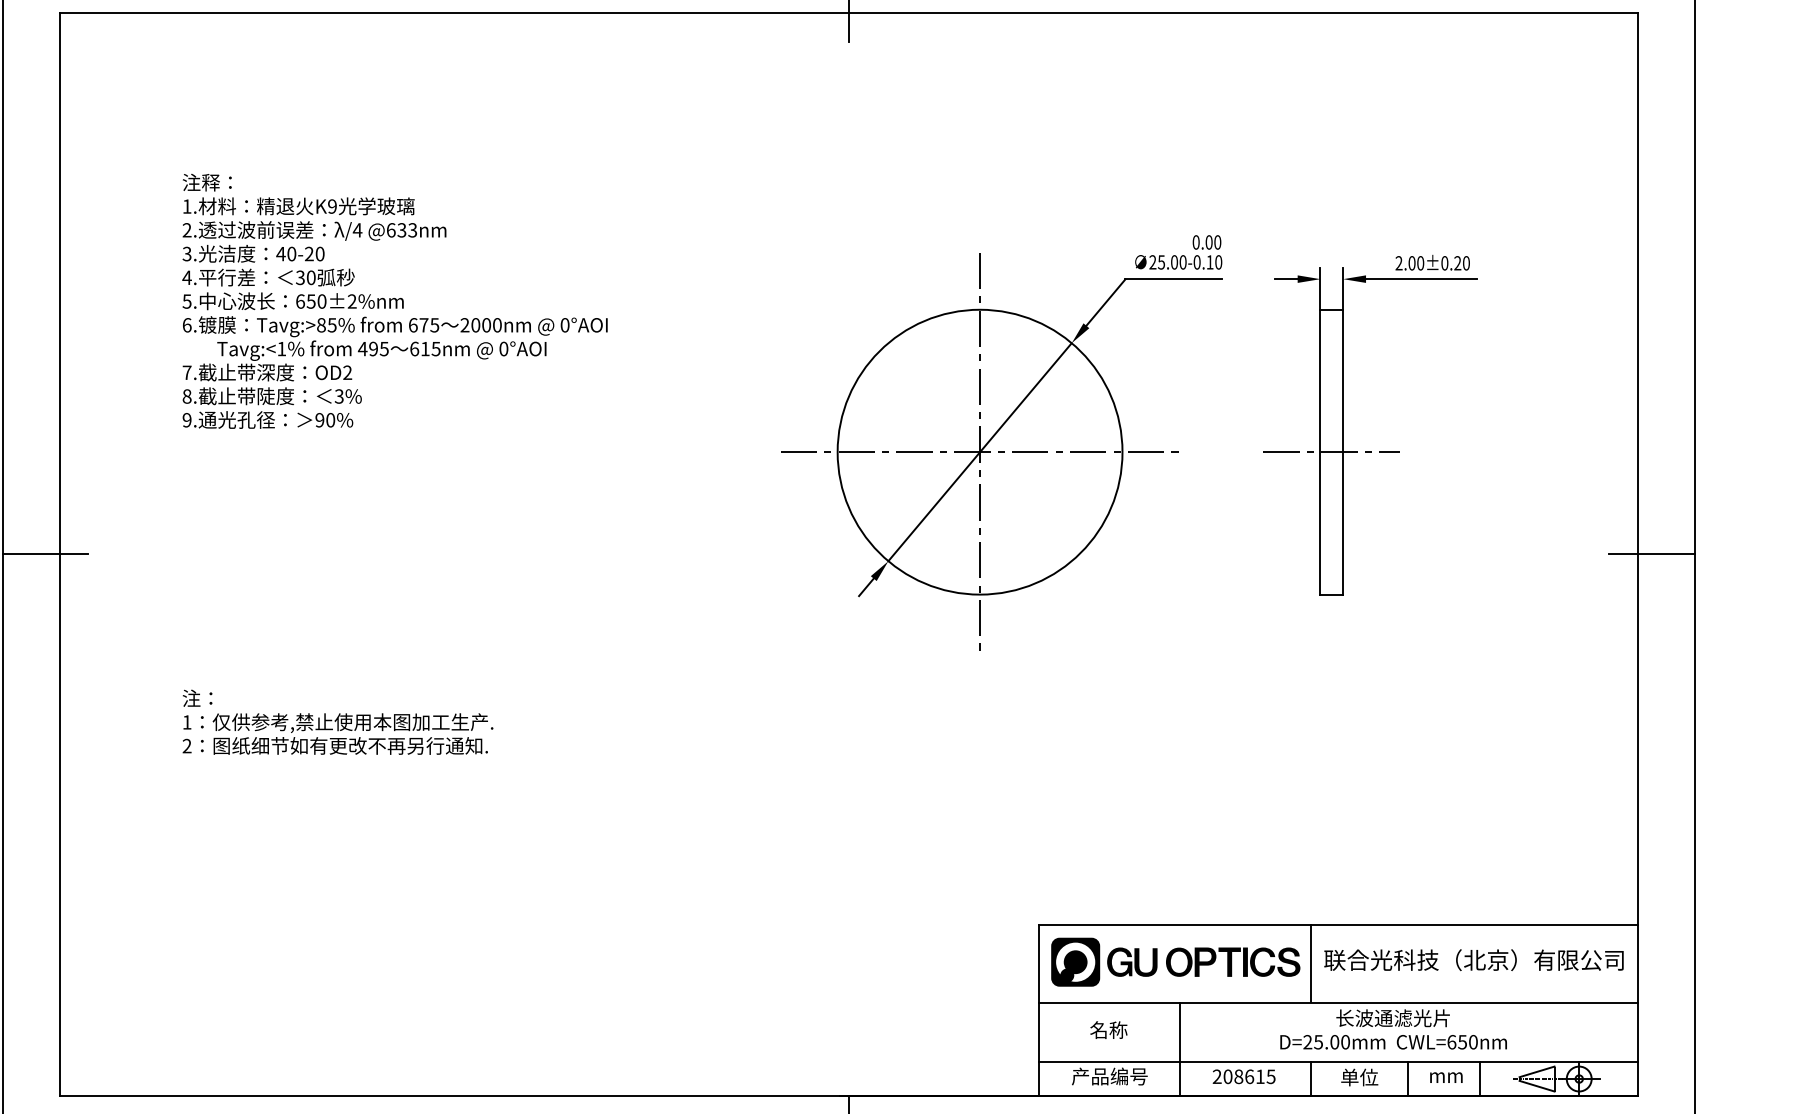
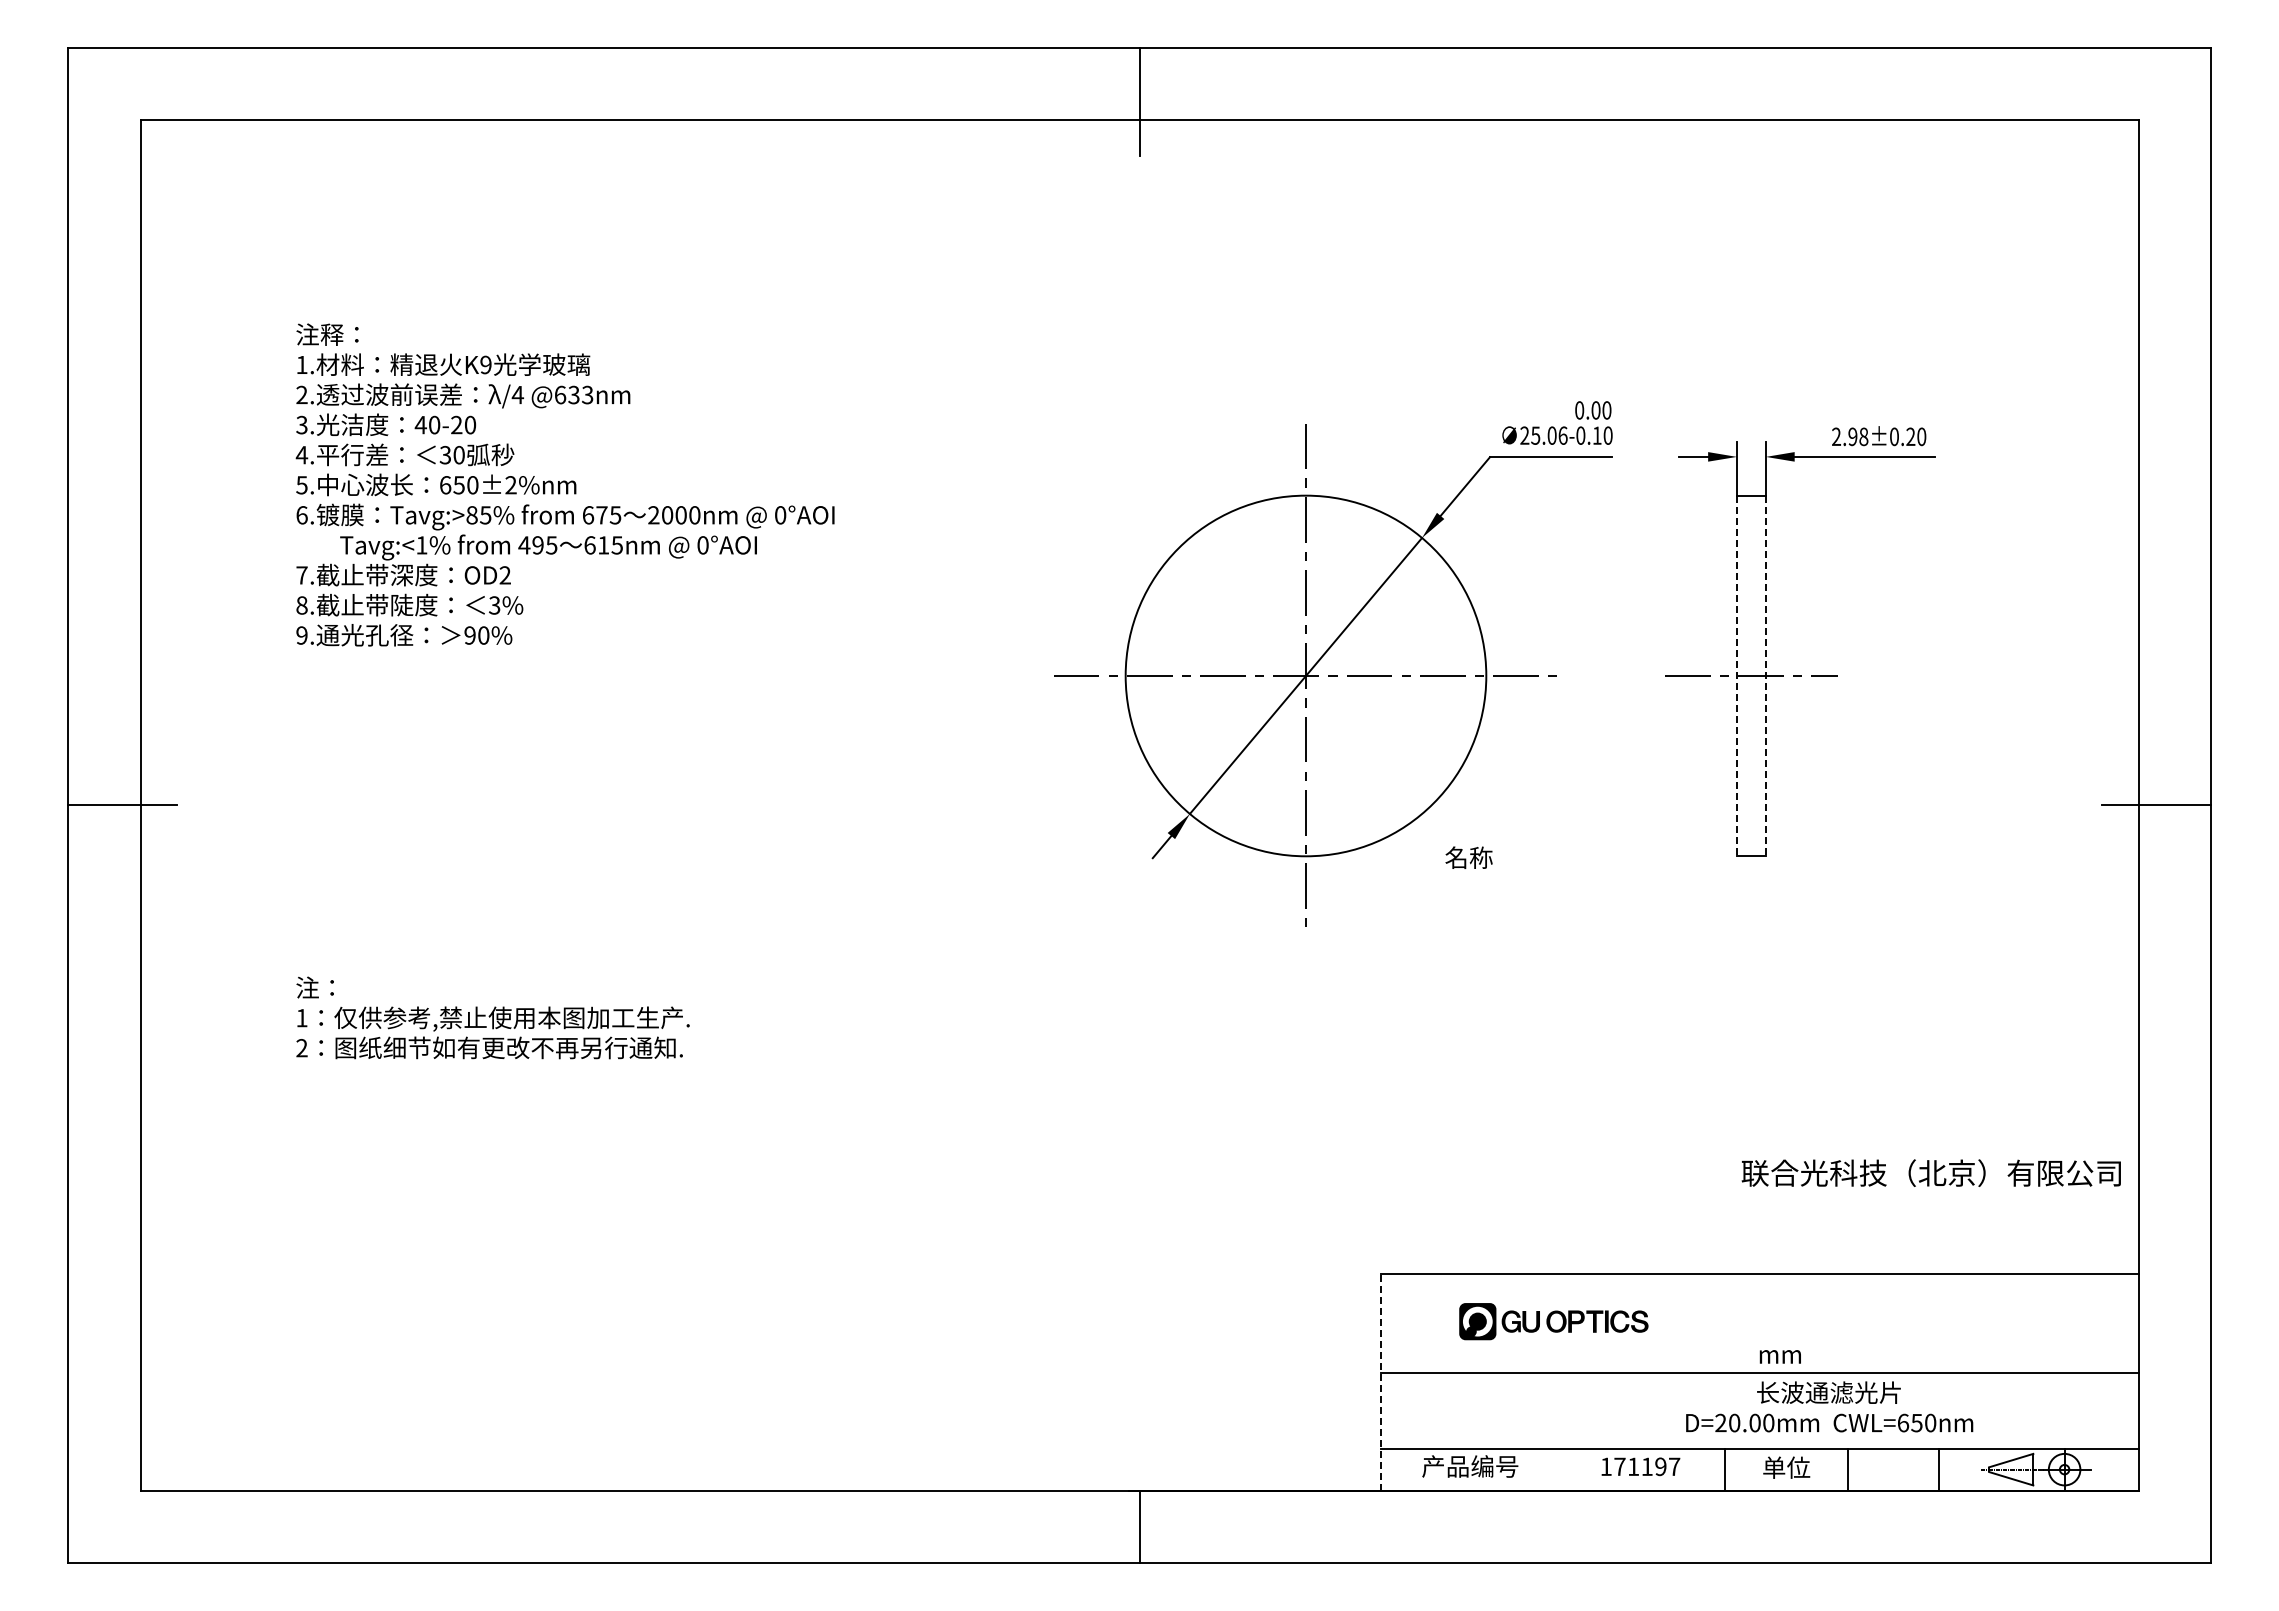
text: (1182, 262) -> (1562, 435), 25.00 -> 25.06
text: (1416, 263) -> (1858, 436), 2.00±0.20 -> 2.98±0.20
line: (1320, 452) -> (1736, 676), solid -> dashed
line: (1342, 452) -> (1765, 676), solid -> dashed
text: (1473, 959) -> (1930, 1172), moved
part: (1175, 962) -> (1553, 1321), size x0.6
line: (1310, 963) -> (1724, 1323), removed
line: (1039, 1010) -> (1381, 1382), solid -> dashed
text: (1108, 1029) -> (1468, 857), moved
text: (1318, 1041) -> (1734, 1422), ^JD=25.00mm -> ^JD=20.00mm
line: (1180, 1048) -> (1559, 1431), removed
text: (1244, 1076) -> (1640, 1466), 208615 -> 171197
text: (1445, 1077) -> (1779, 1356), moved

